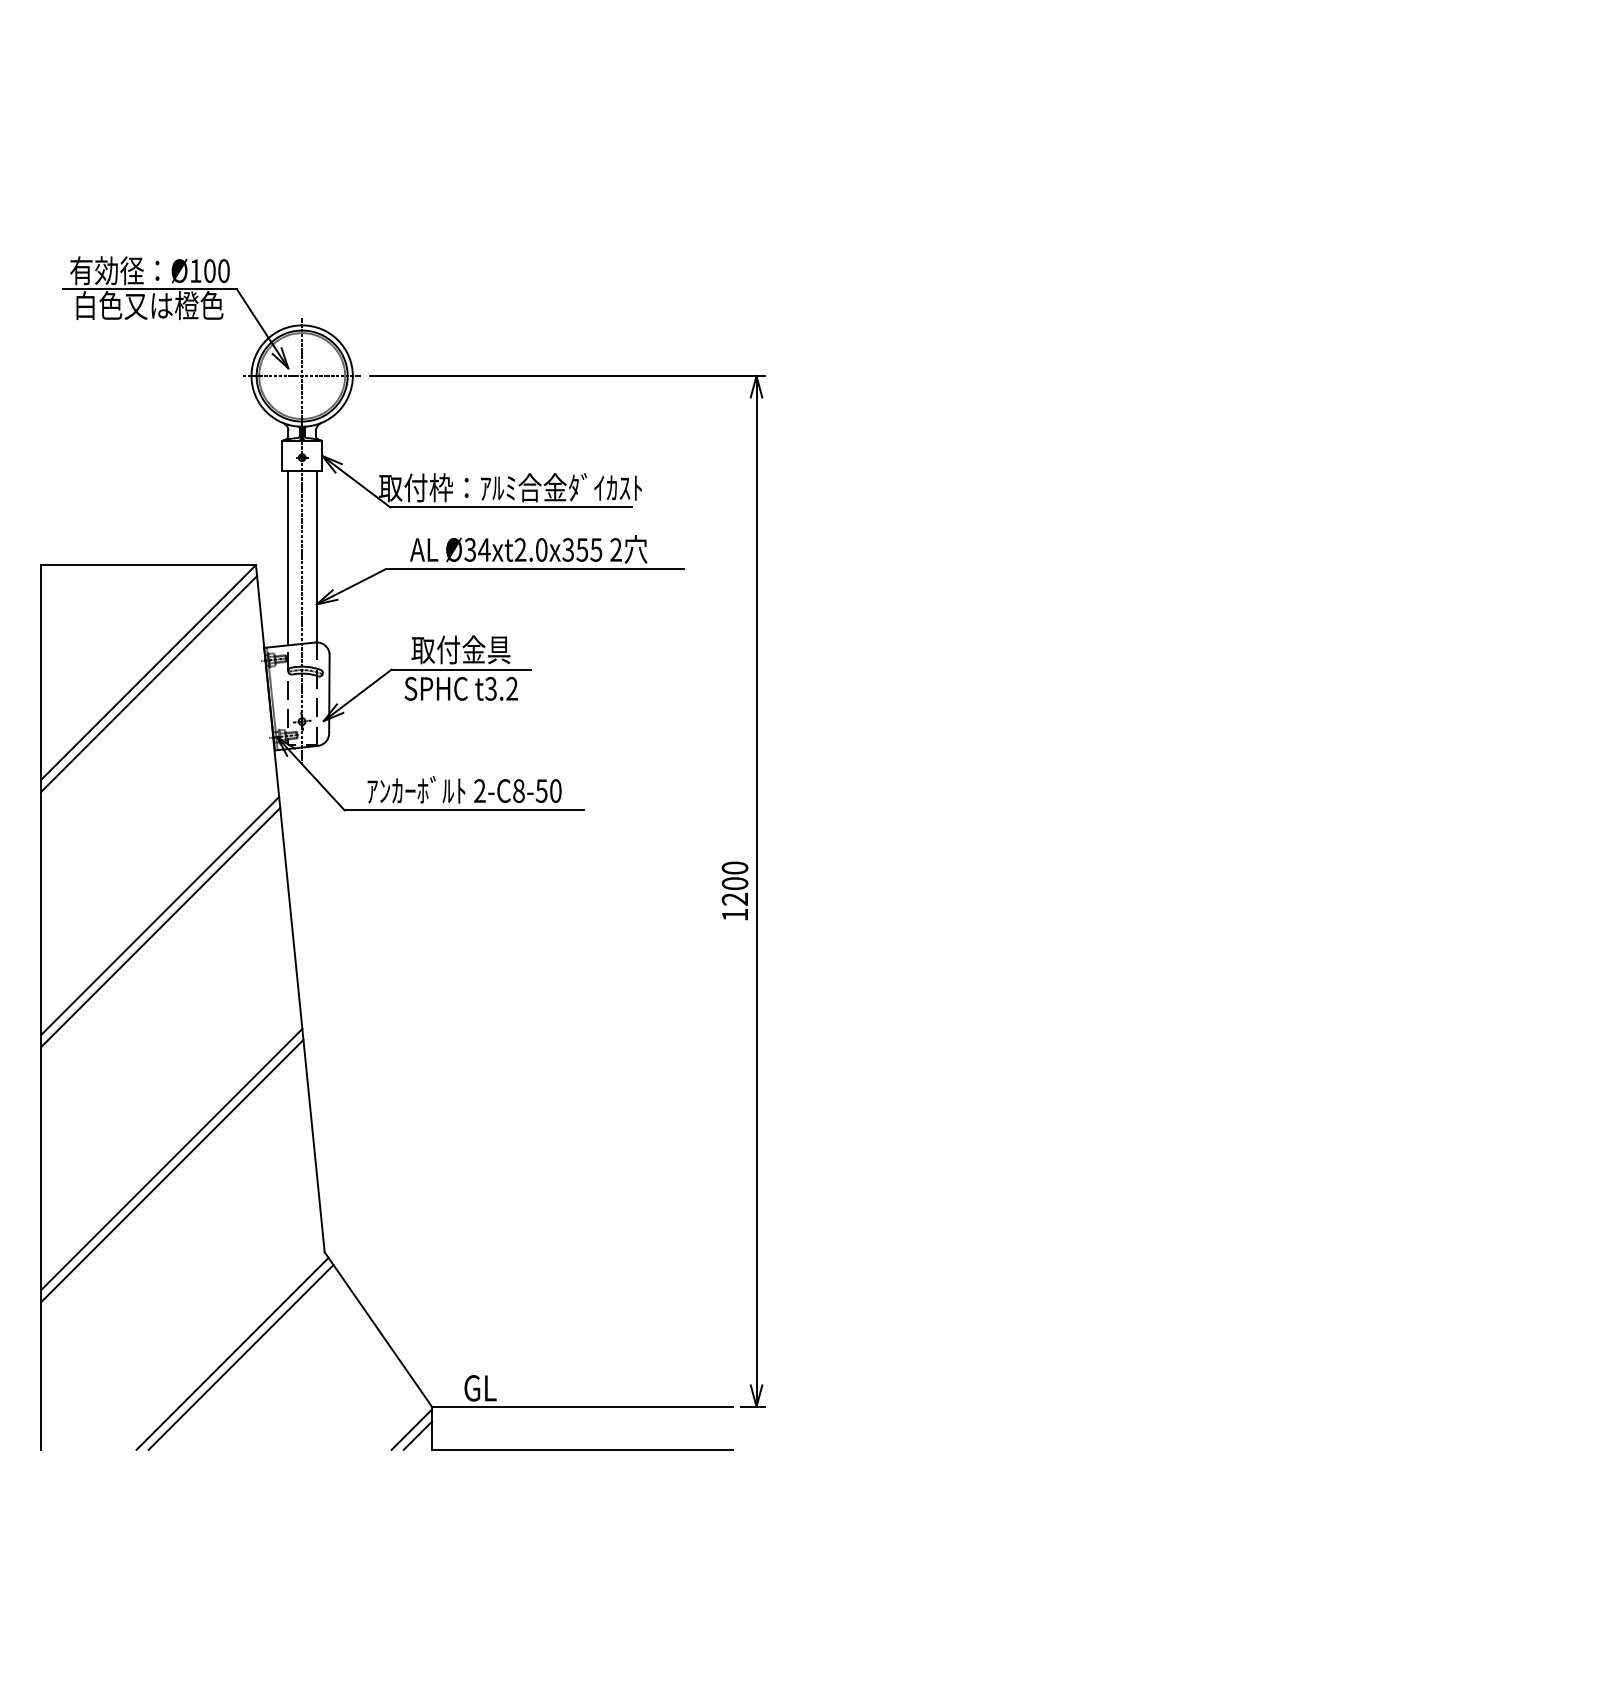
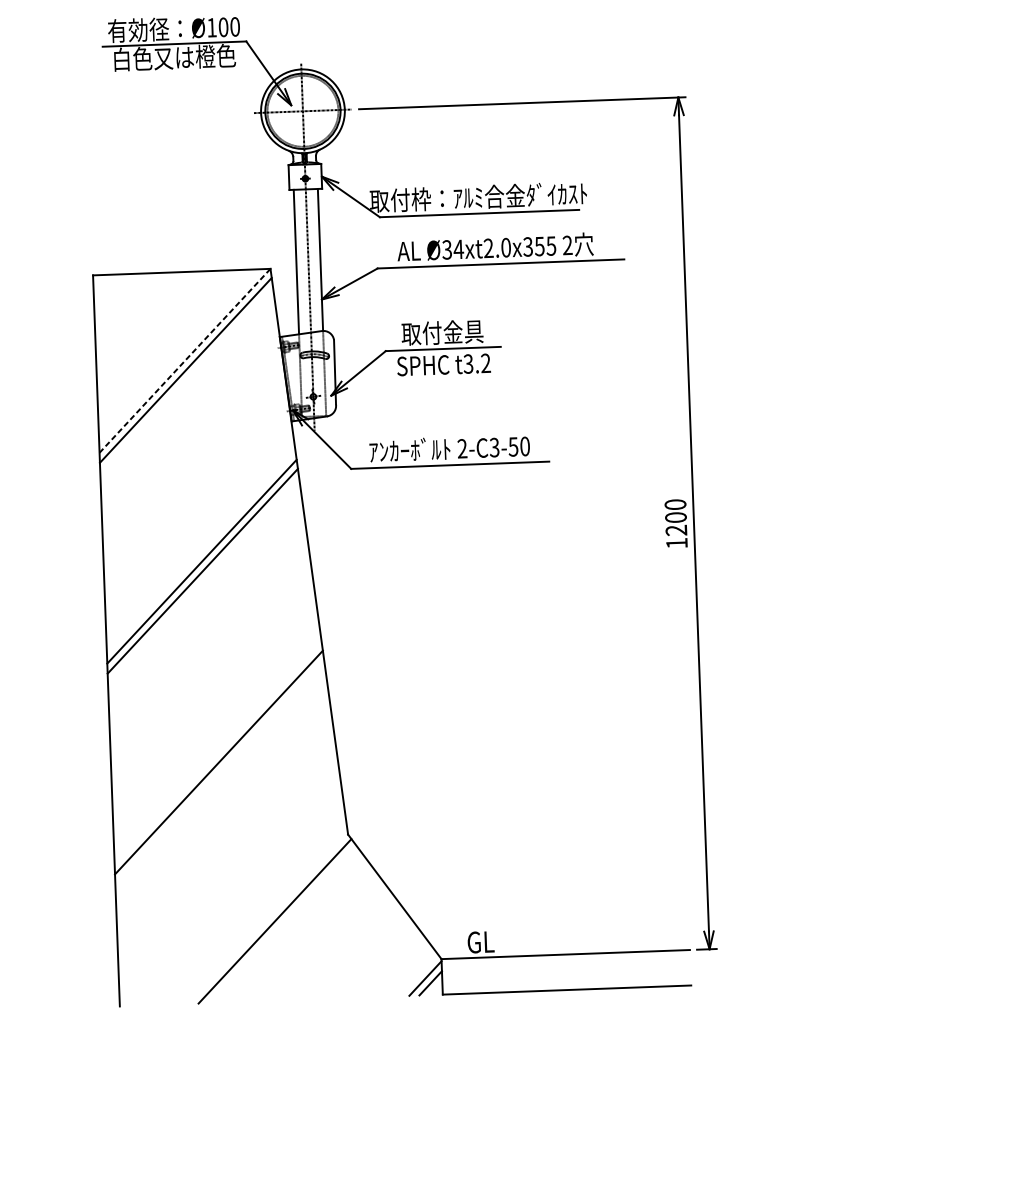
line: (148, 672) -> (184, 360), solid -> dashed
text: (518, 790) -> (494, 447), 2-C8-50 -> 2-C3-50
line: (172, 1170) -> (219, 771), removed
line: (240, 1357) -> (281, 924), removed

